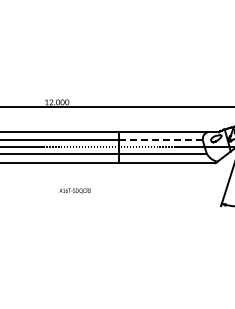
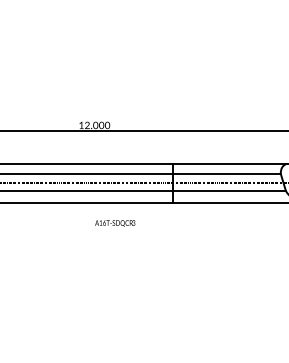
line: (160, 140) -> (226, 174), dashed -> solid
text: (74, 190) -> (114, 222), moved

